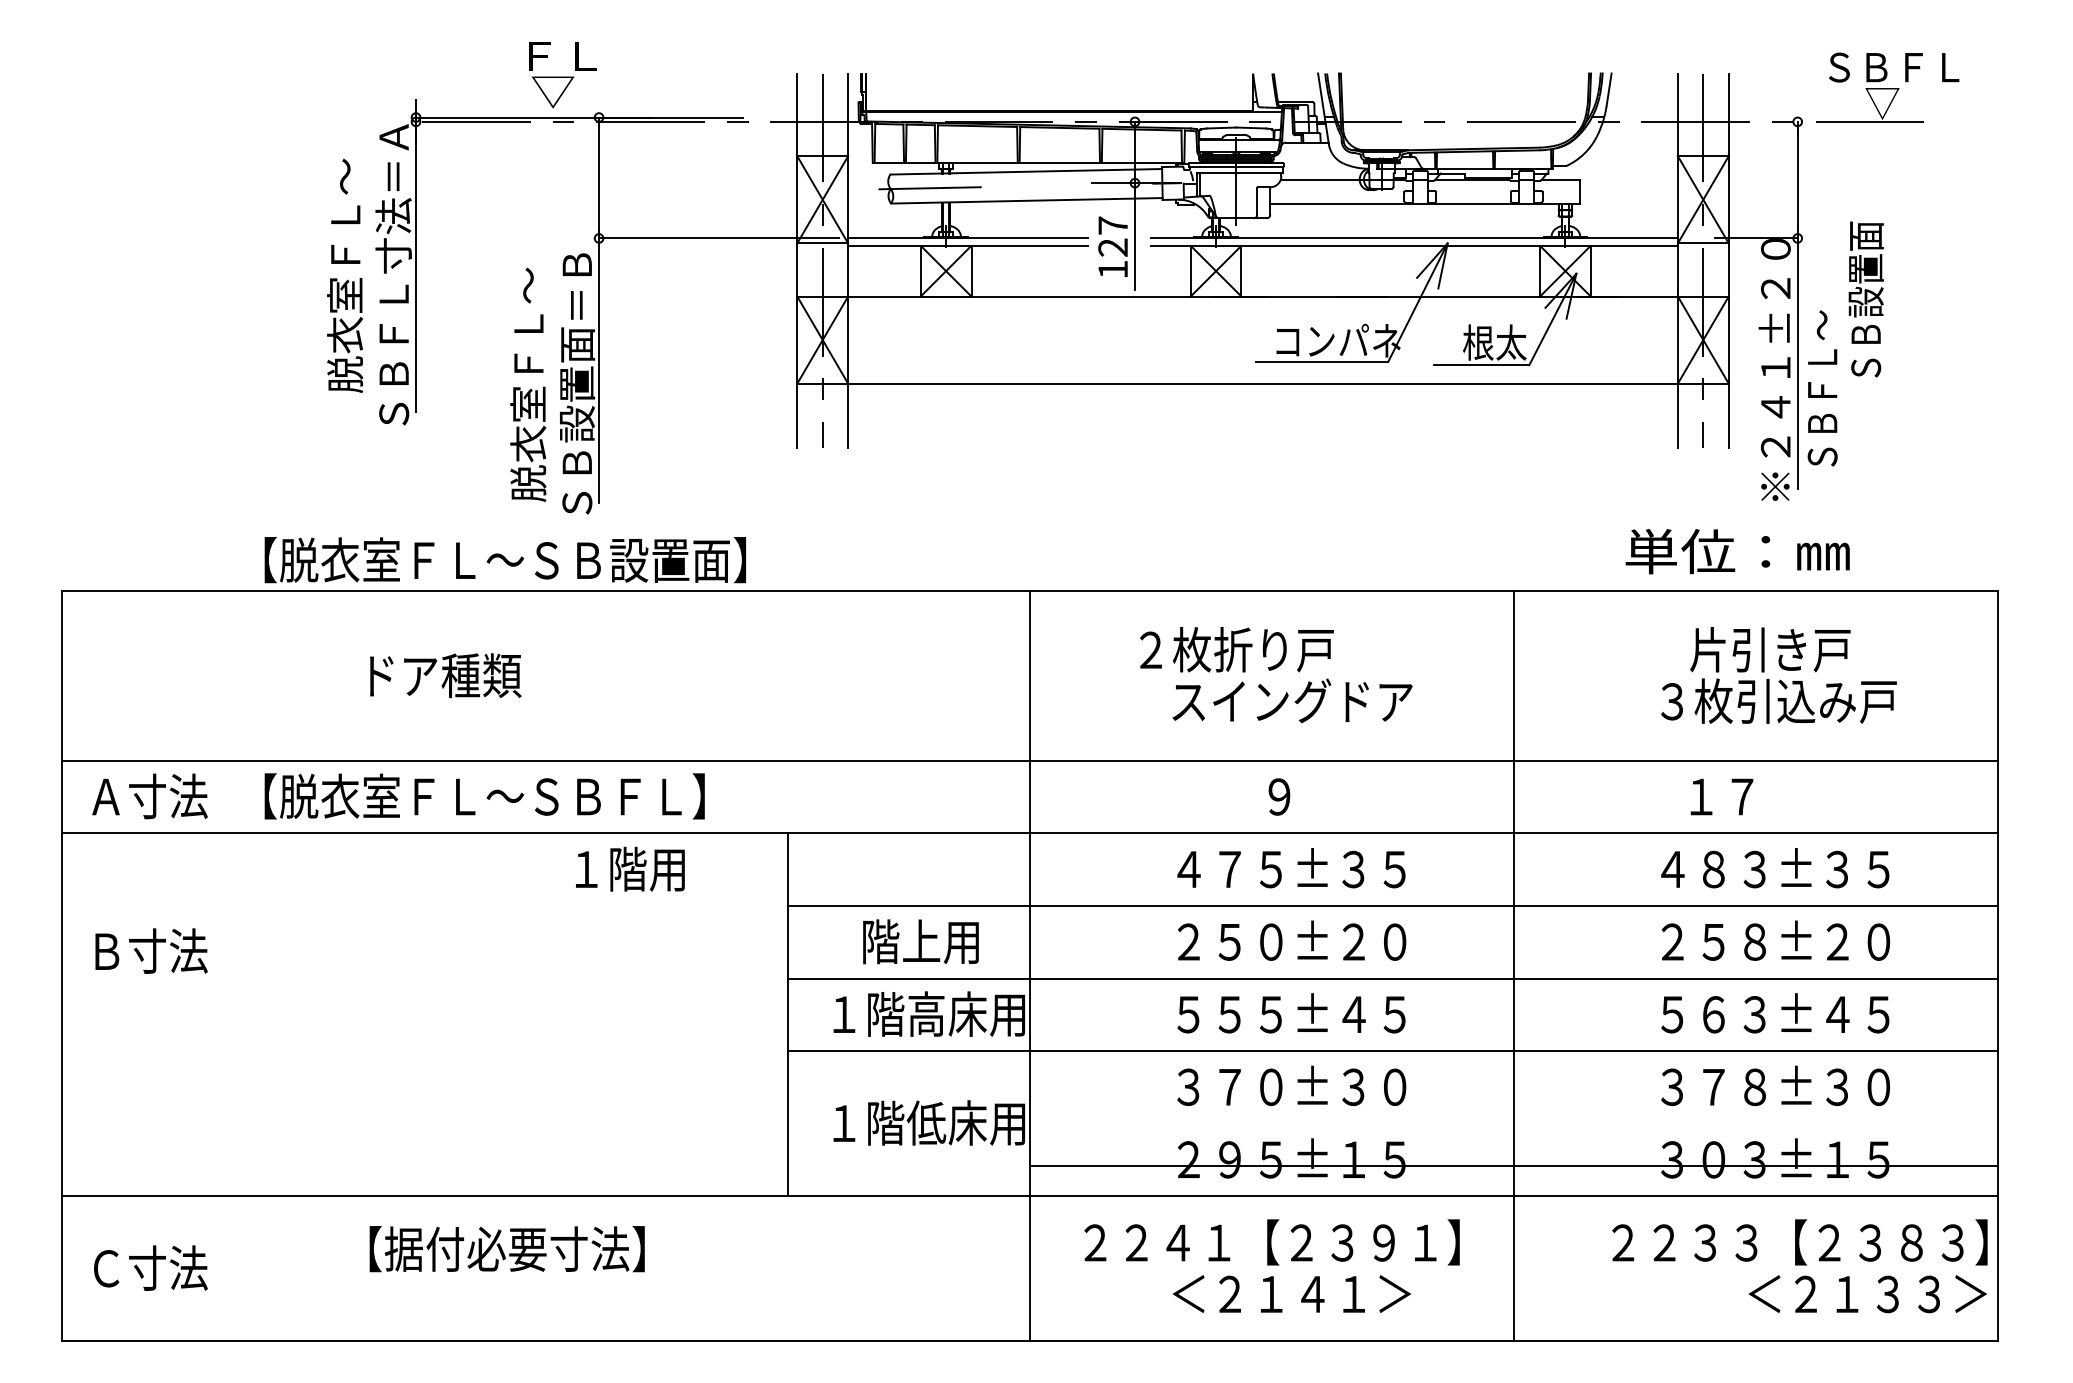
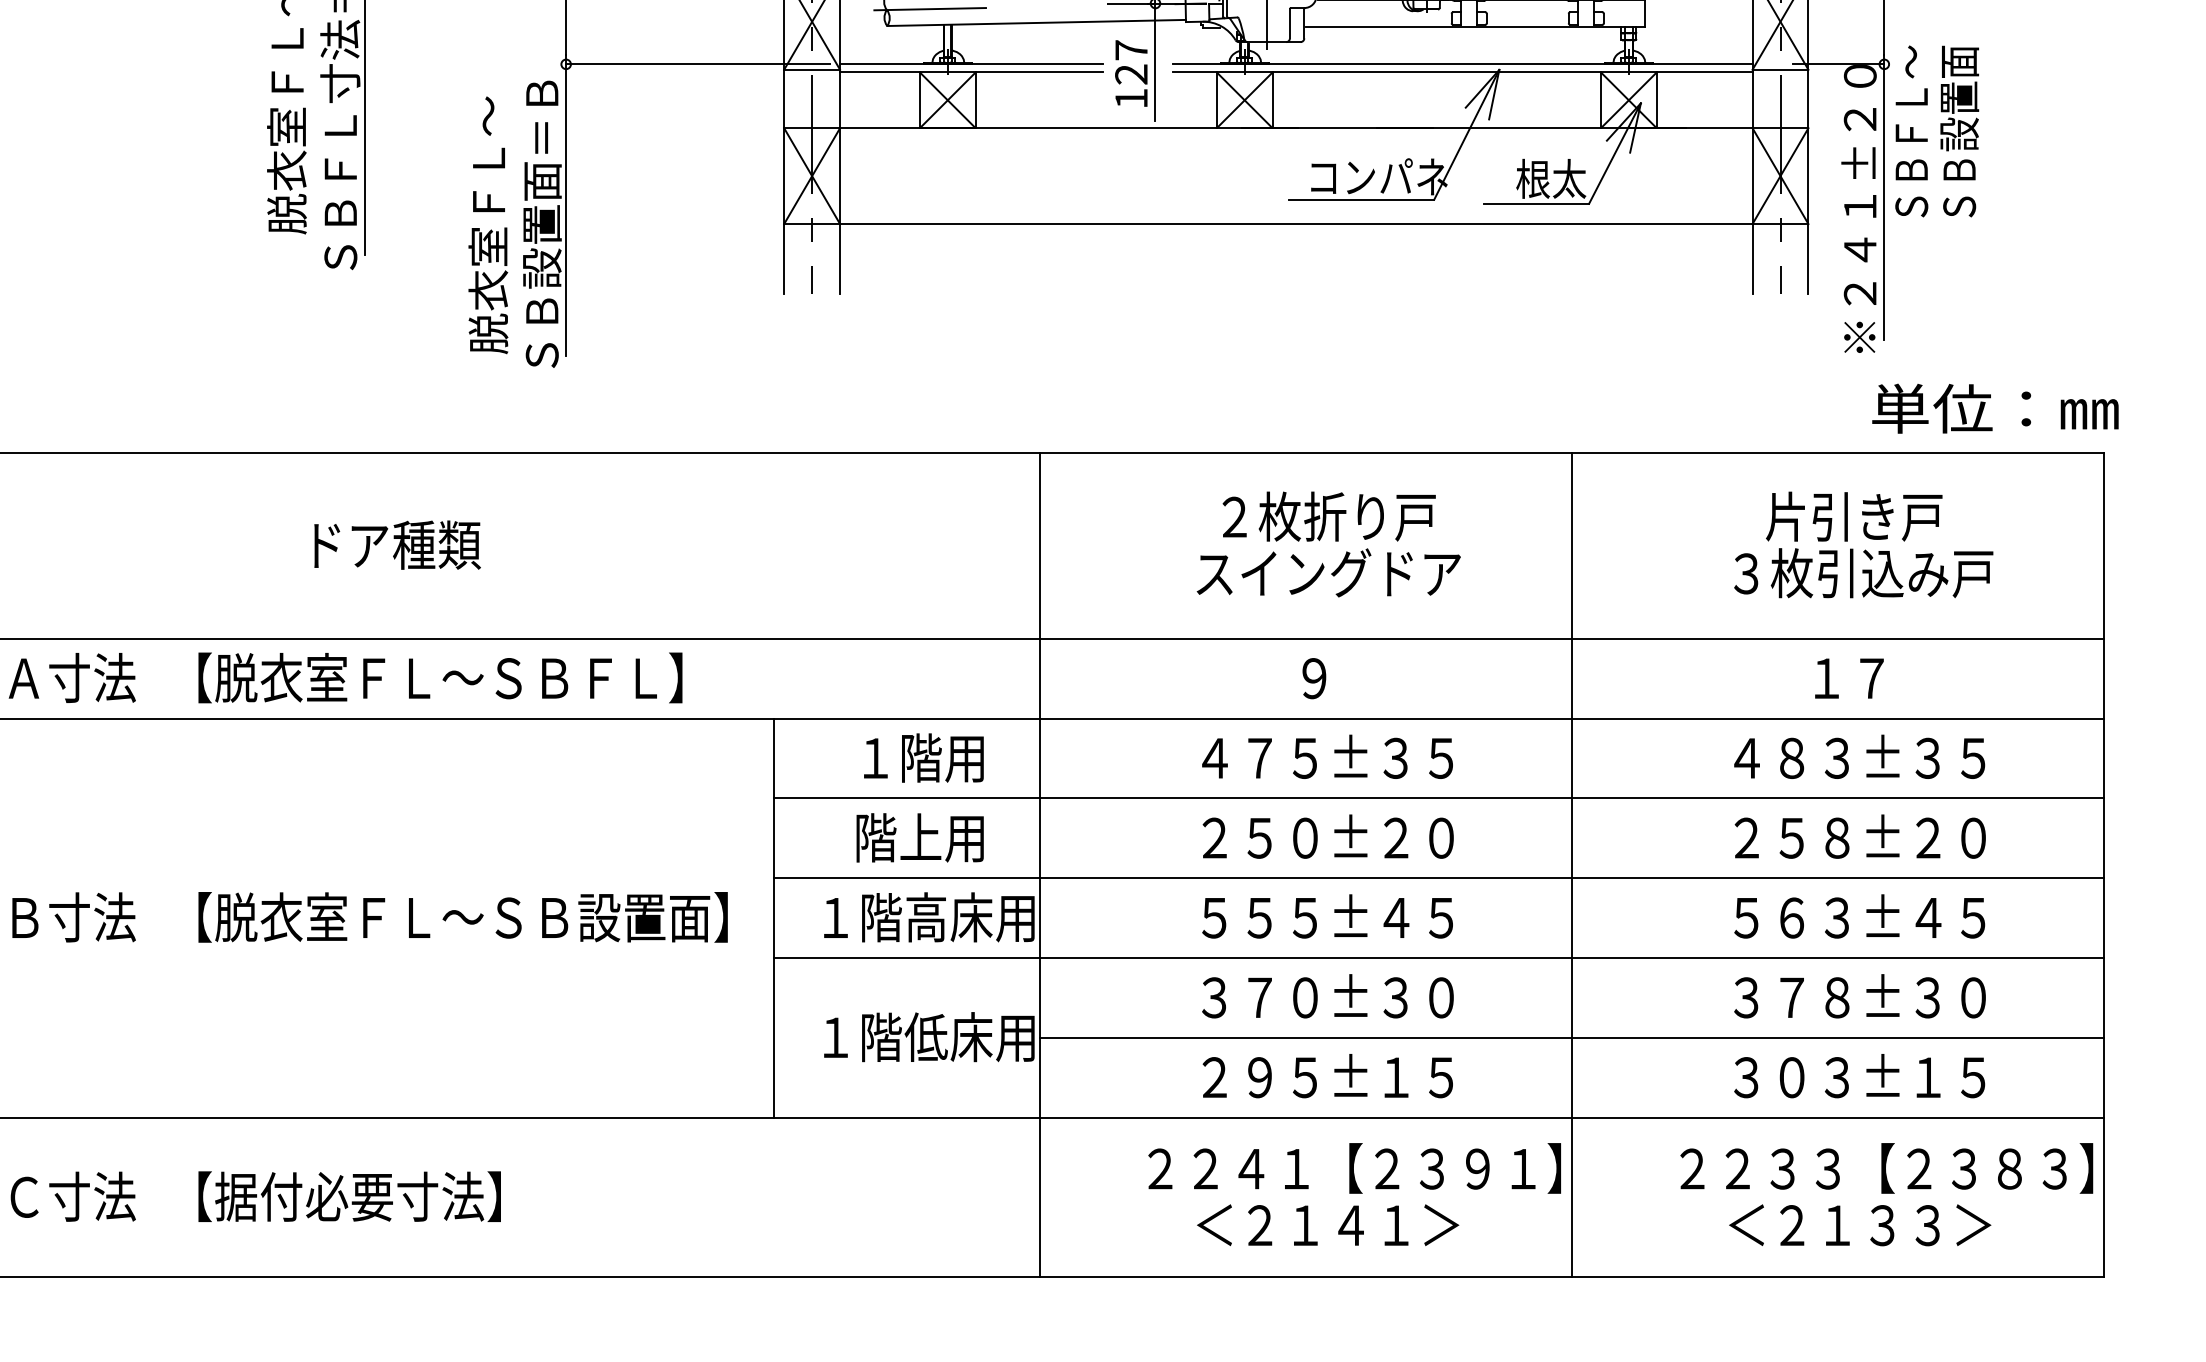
text: (1822, 388) -> (1911, 131), moved
text: (1737, 551) -> (1995, 408), moved
text: (504, 560) -> (462, 917), moved
text: (1236, 649) -> (1328, 516), moved
text: (1721, 796) -> (1848, 678), moved
text: (630, 868) -> (924, 757), moved
text: (151, 950) -> (73, 916), moved
line: (1513, 1165) -> (1571, 1037), moved
text: (1271, 1242) -> (1354, 1168), moved
text: (506, 1249) -> (348, 1197), moved
text: (1867, 1294) -> (1859, 1225), moved

